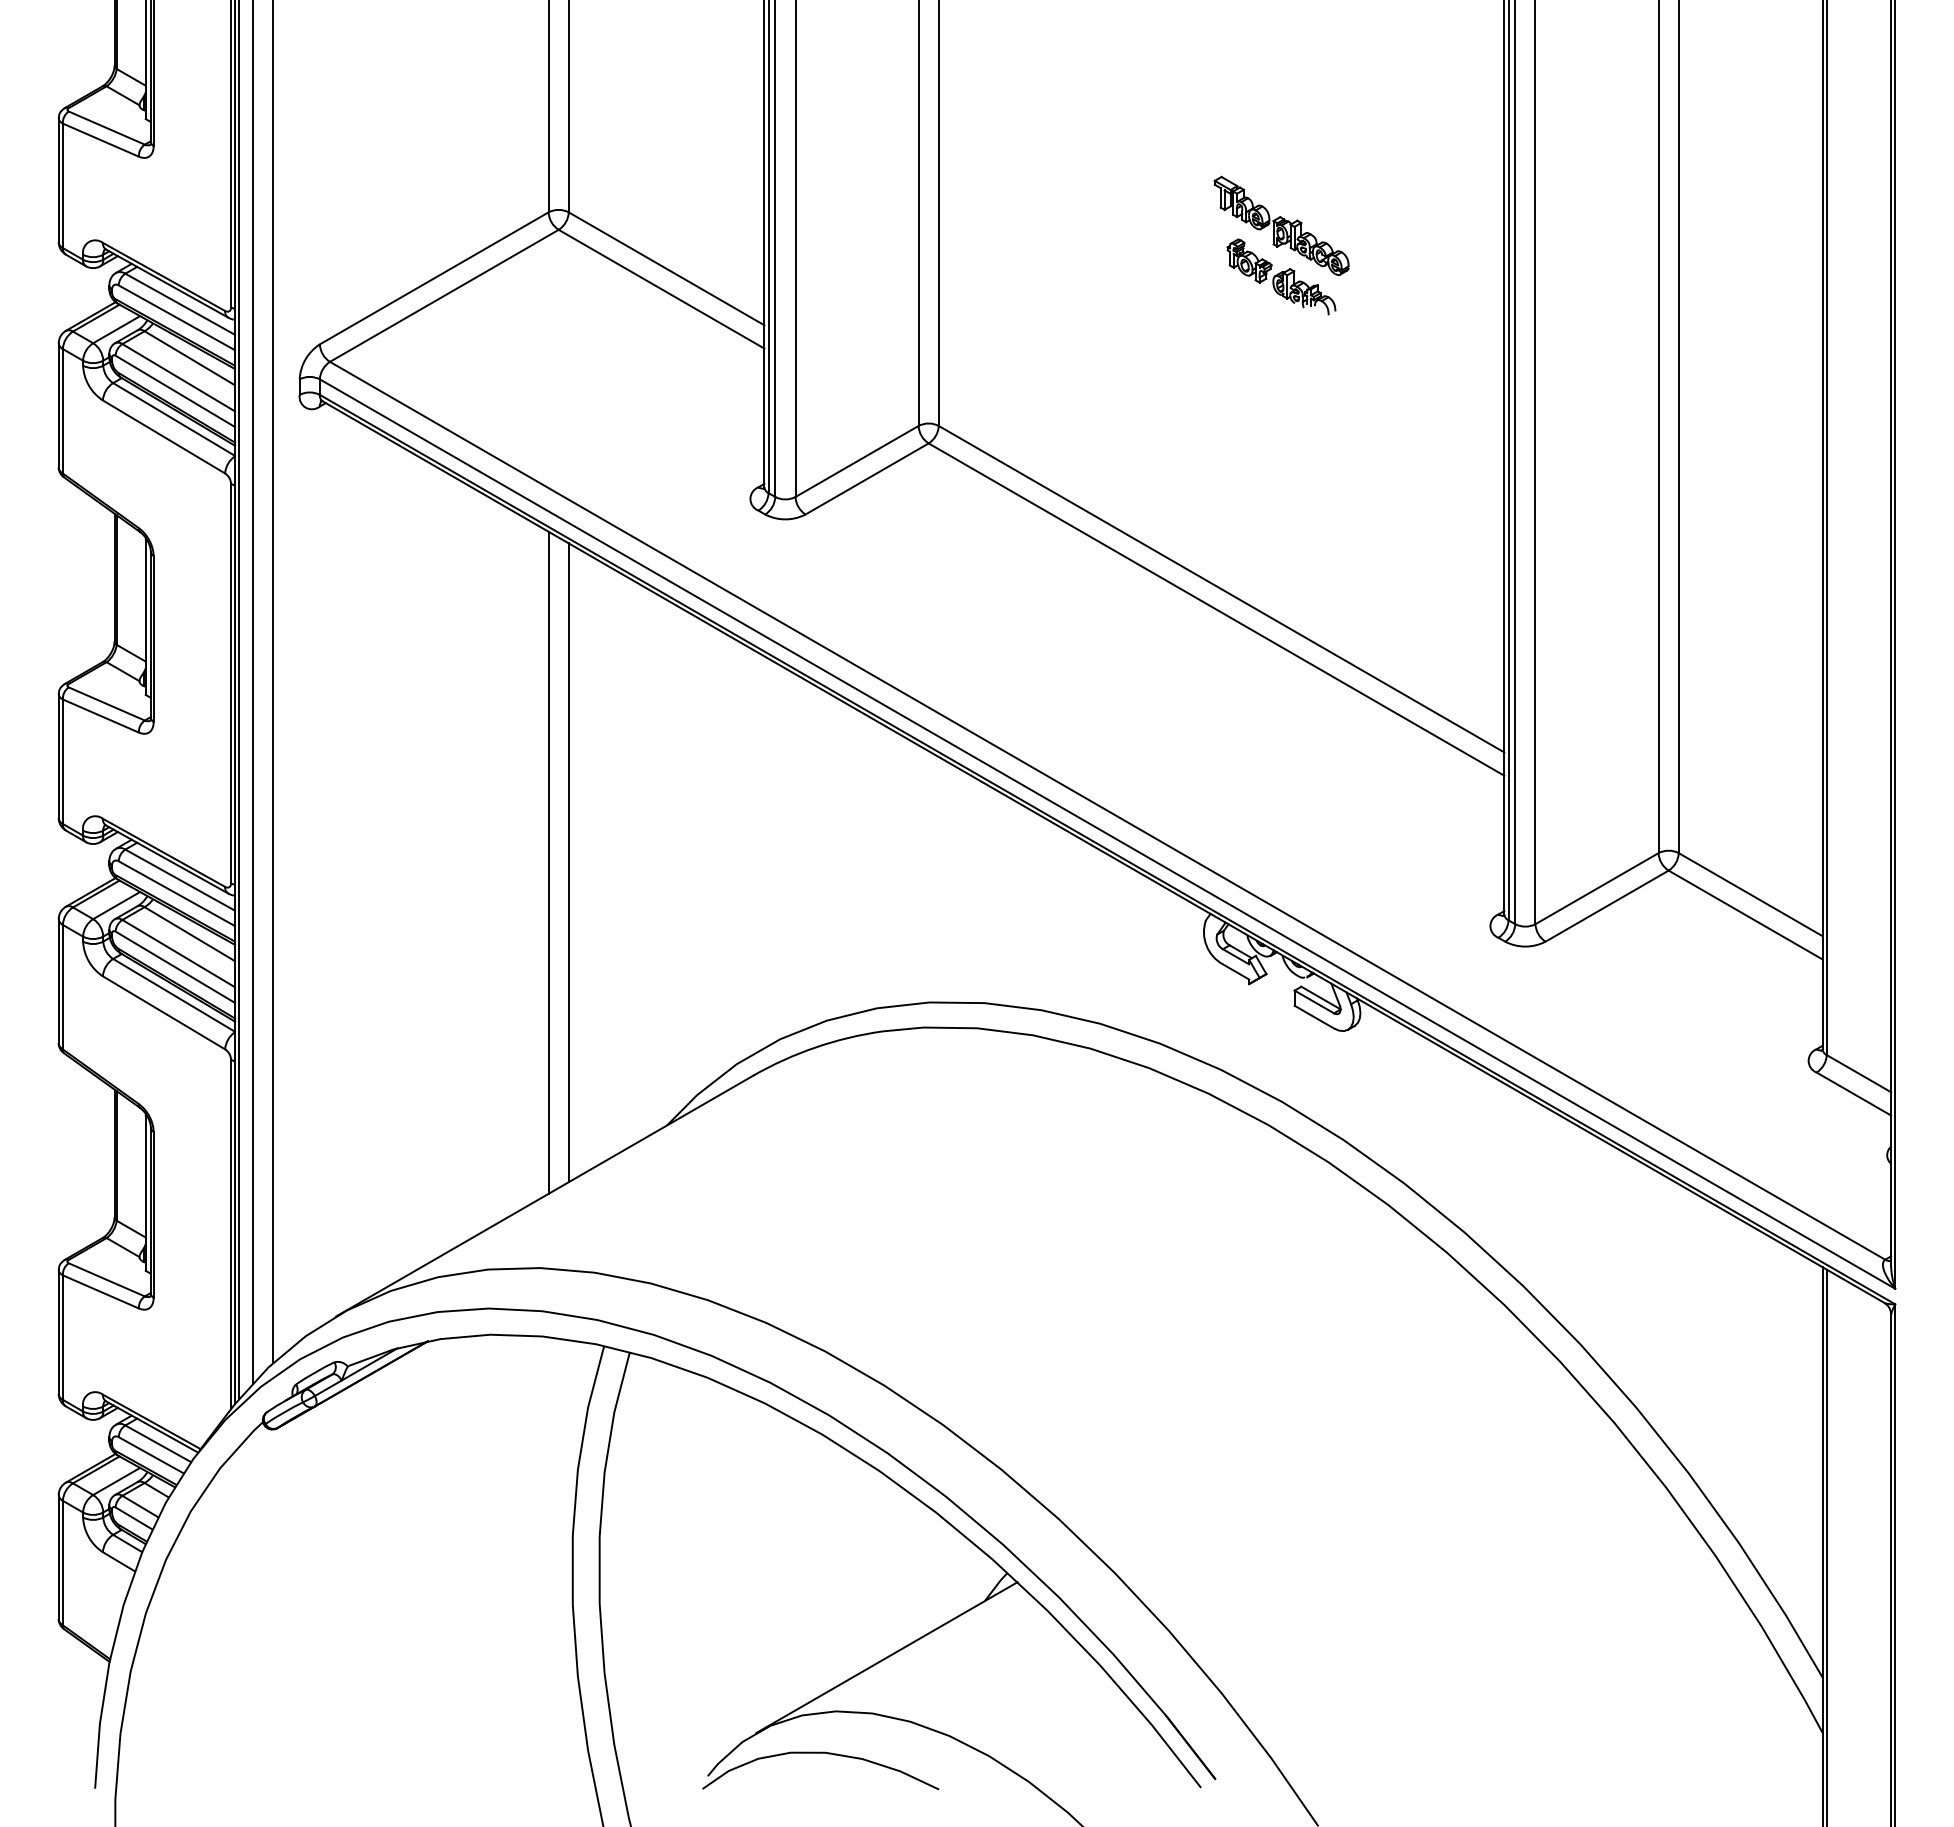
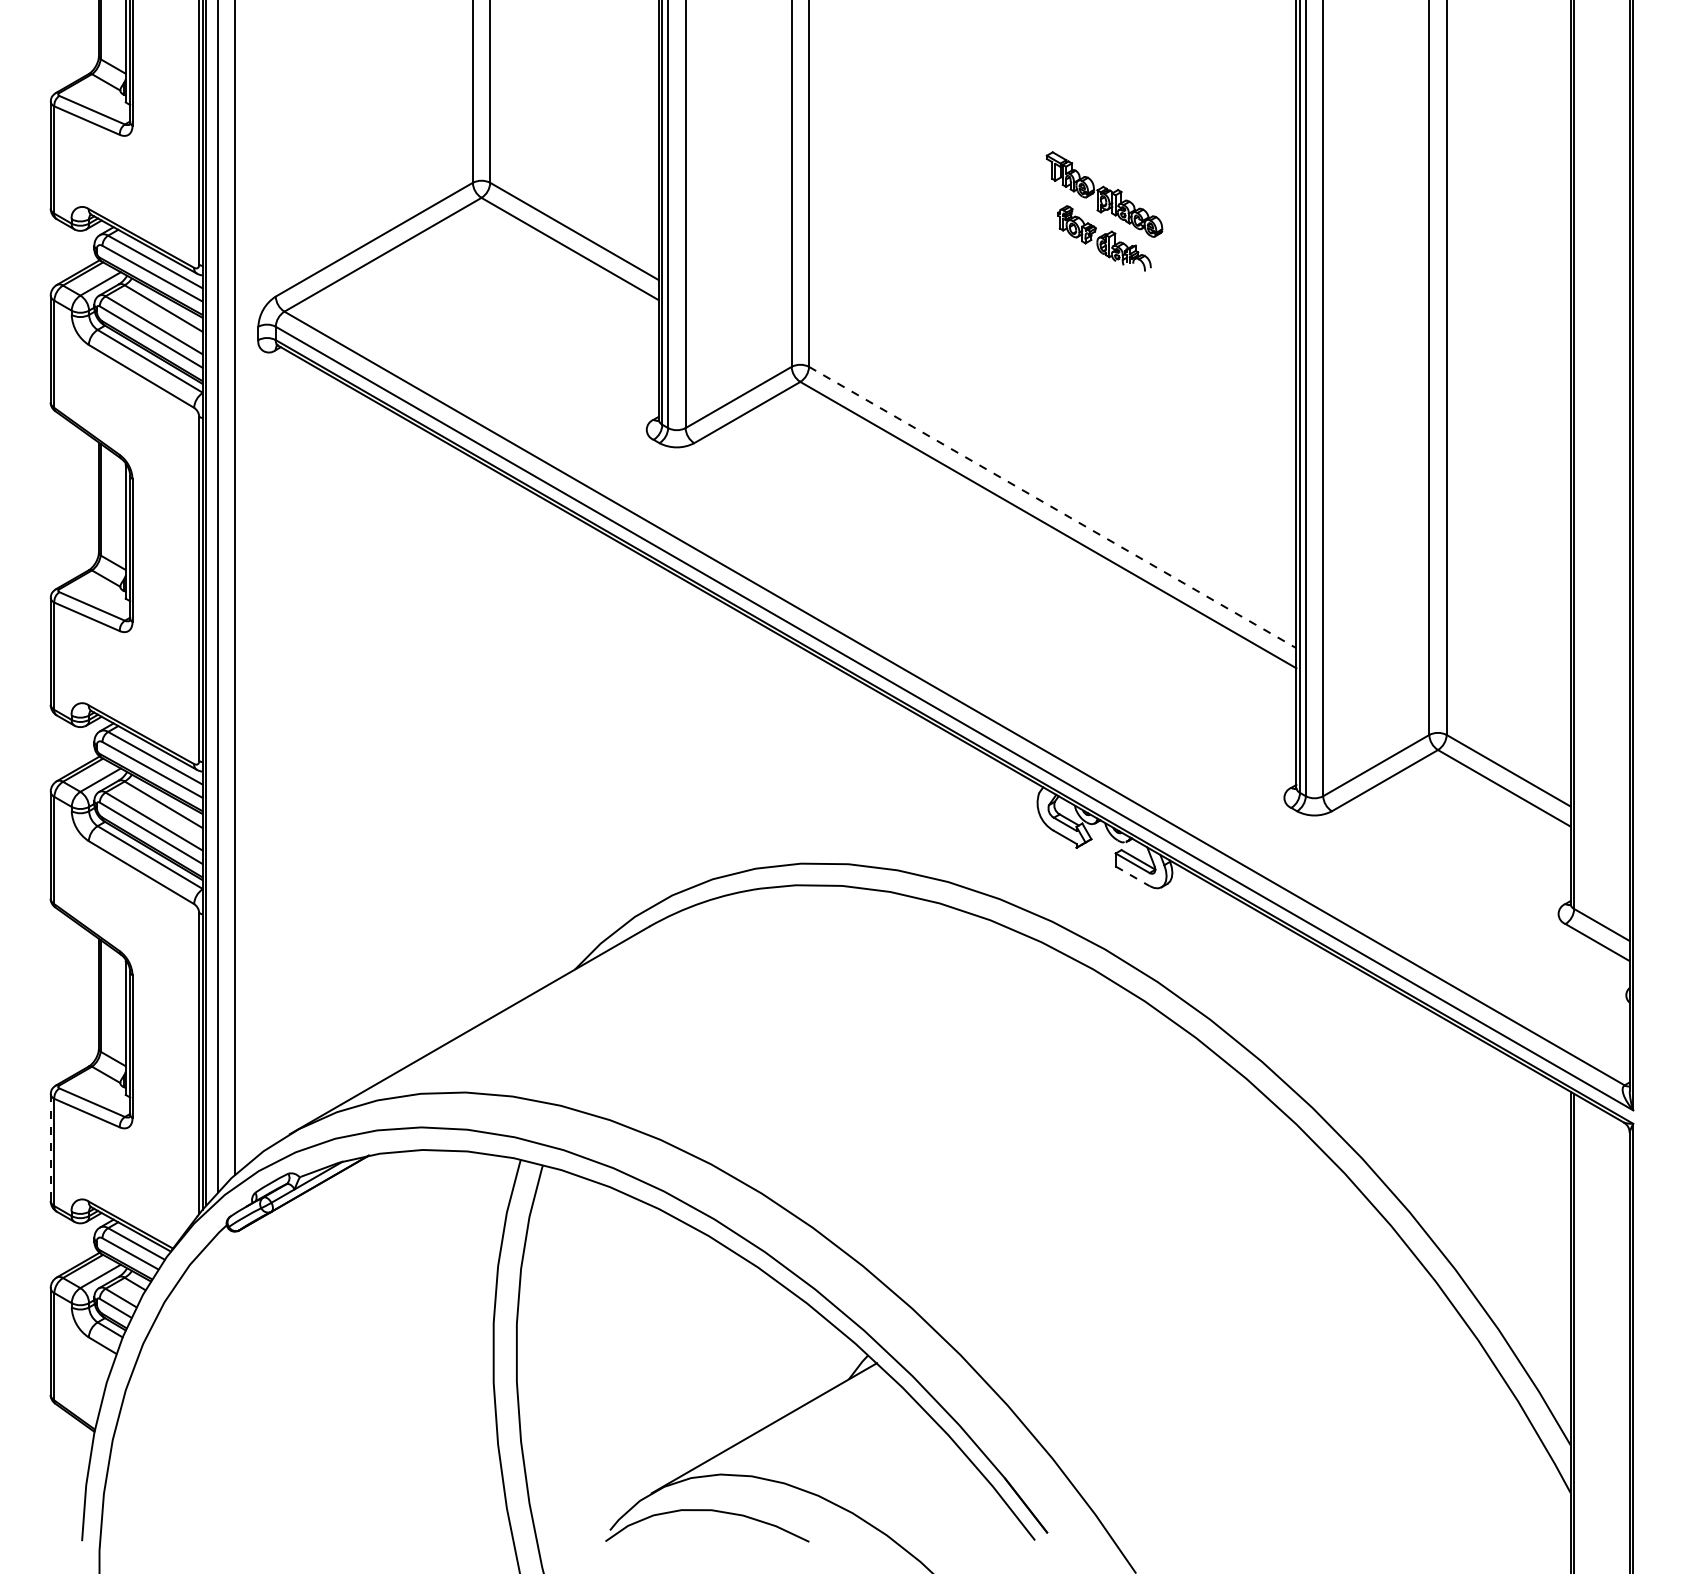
line: (1221, 589) -> (1052, 507), solid -> dashed
line: (548, 862) -> (472, 743), removed
line: (568, 862) -> (489, 743), removed
line: (1314, 1017) -> (1132, 876), solid -> dashed
line: (58, 1332) -> (50, 1148), solid -> dashed

